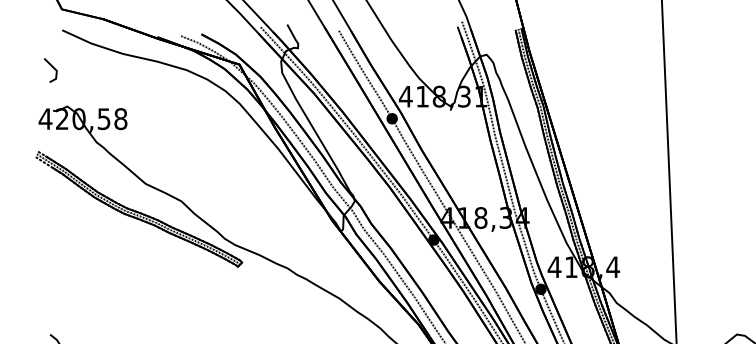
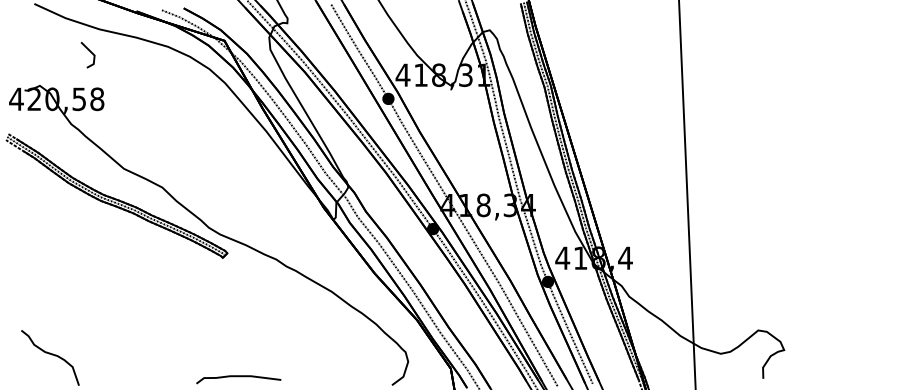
line: (53, 68) -> (90, 52), moved

